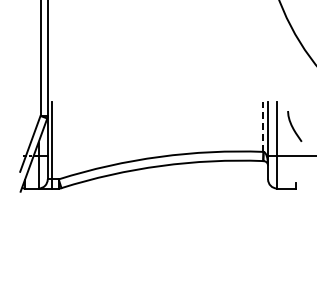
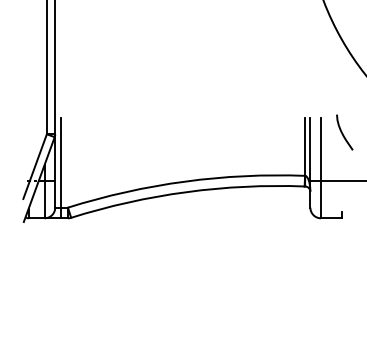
curve: (293, 126) -> (343, 132), moved
line: (263, 127) -> (305, 147), dashed -> solid

